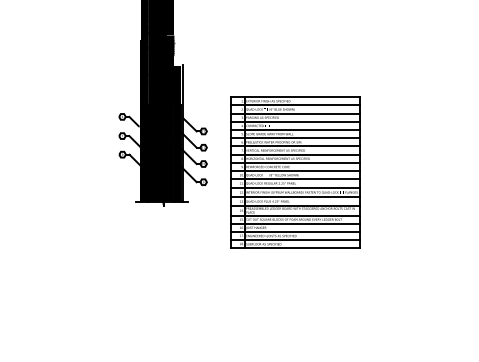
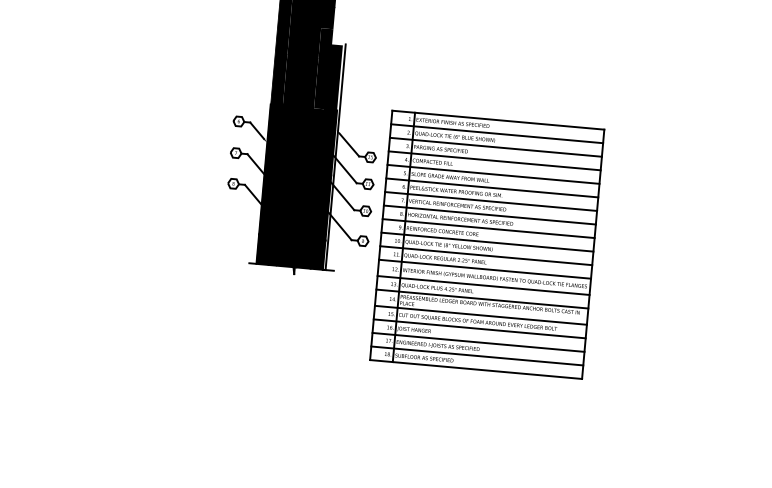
part: (295, 172) -> (487, 244), moved

